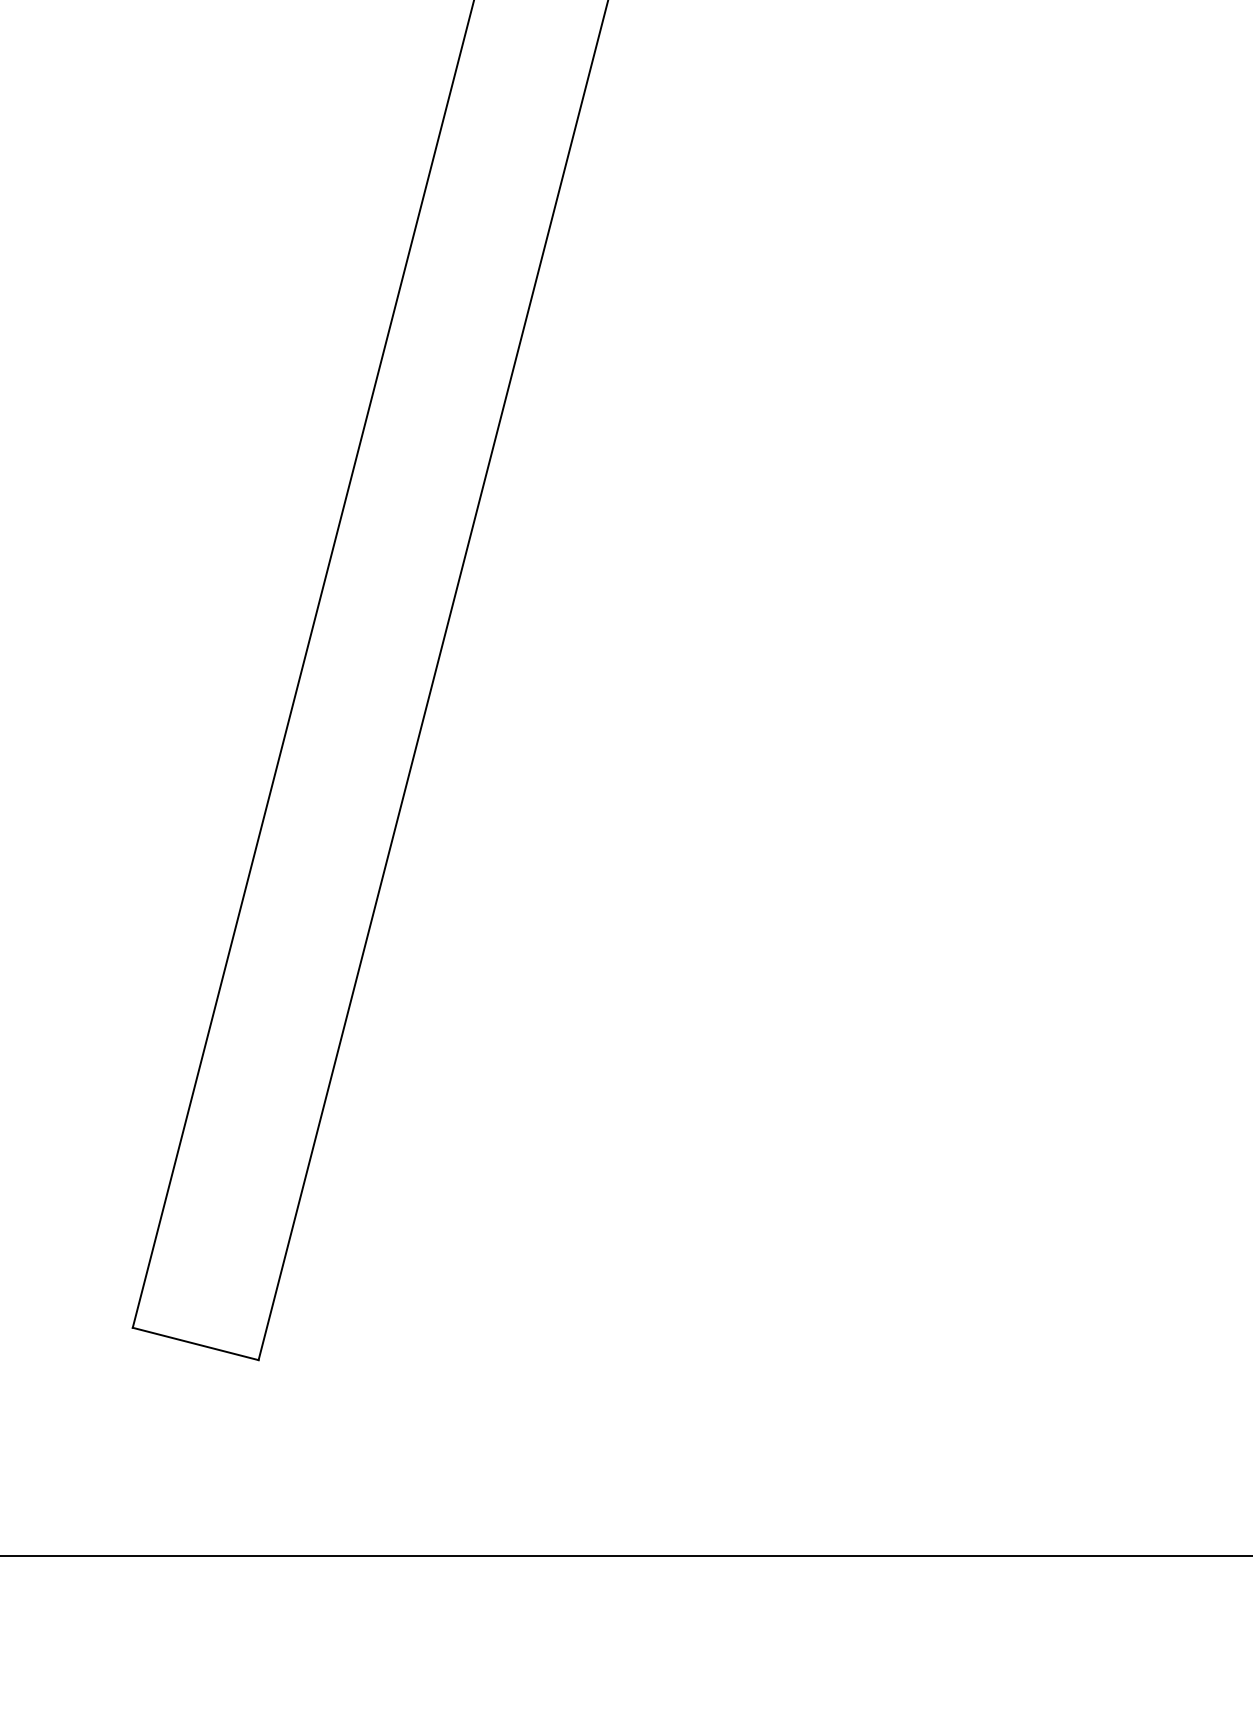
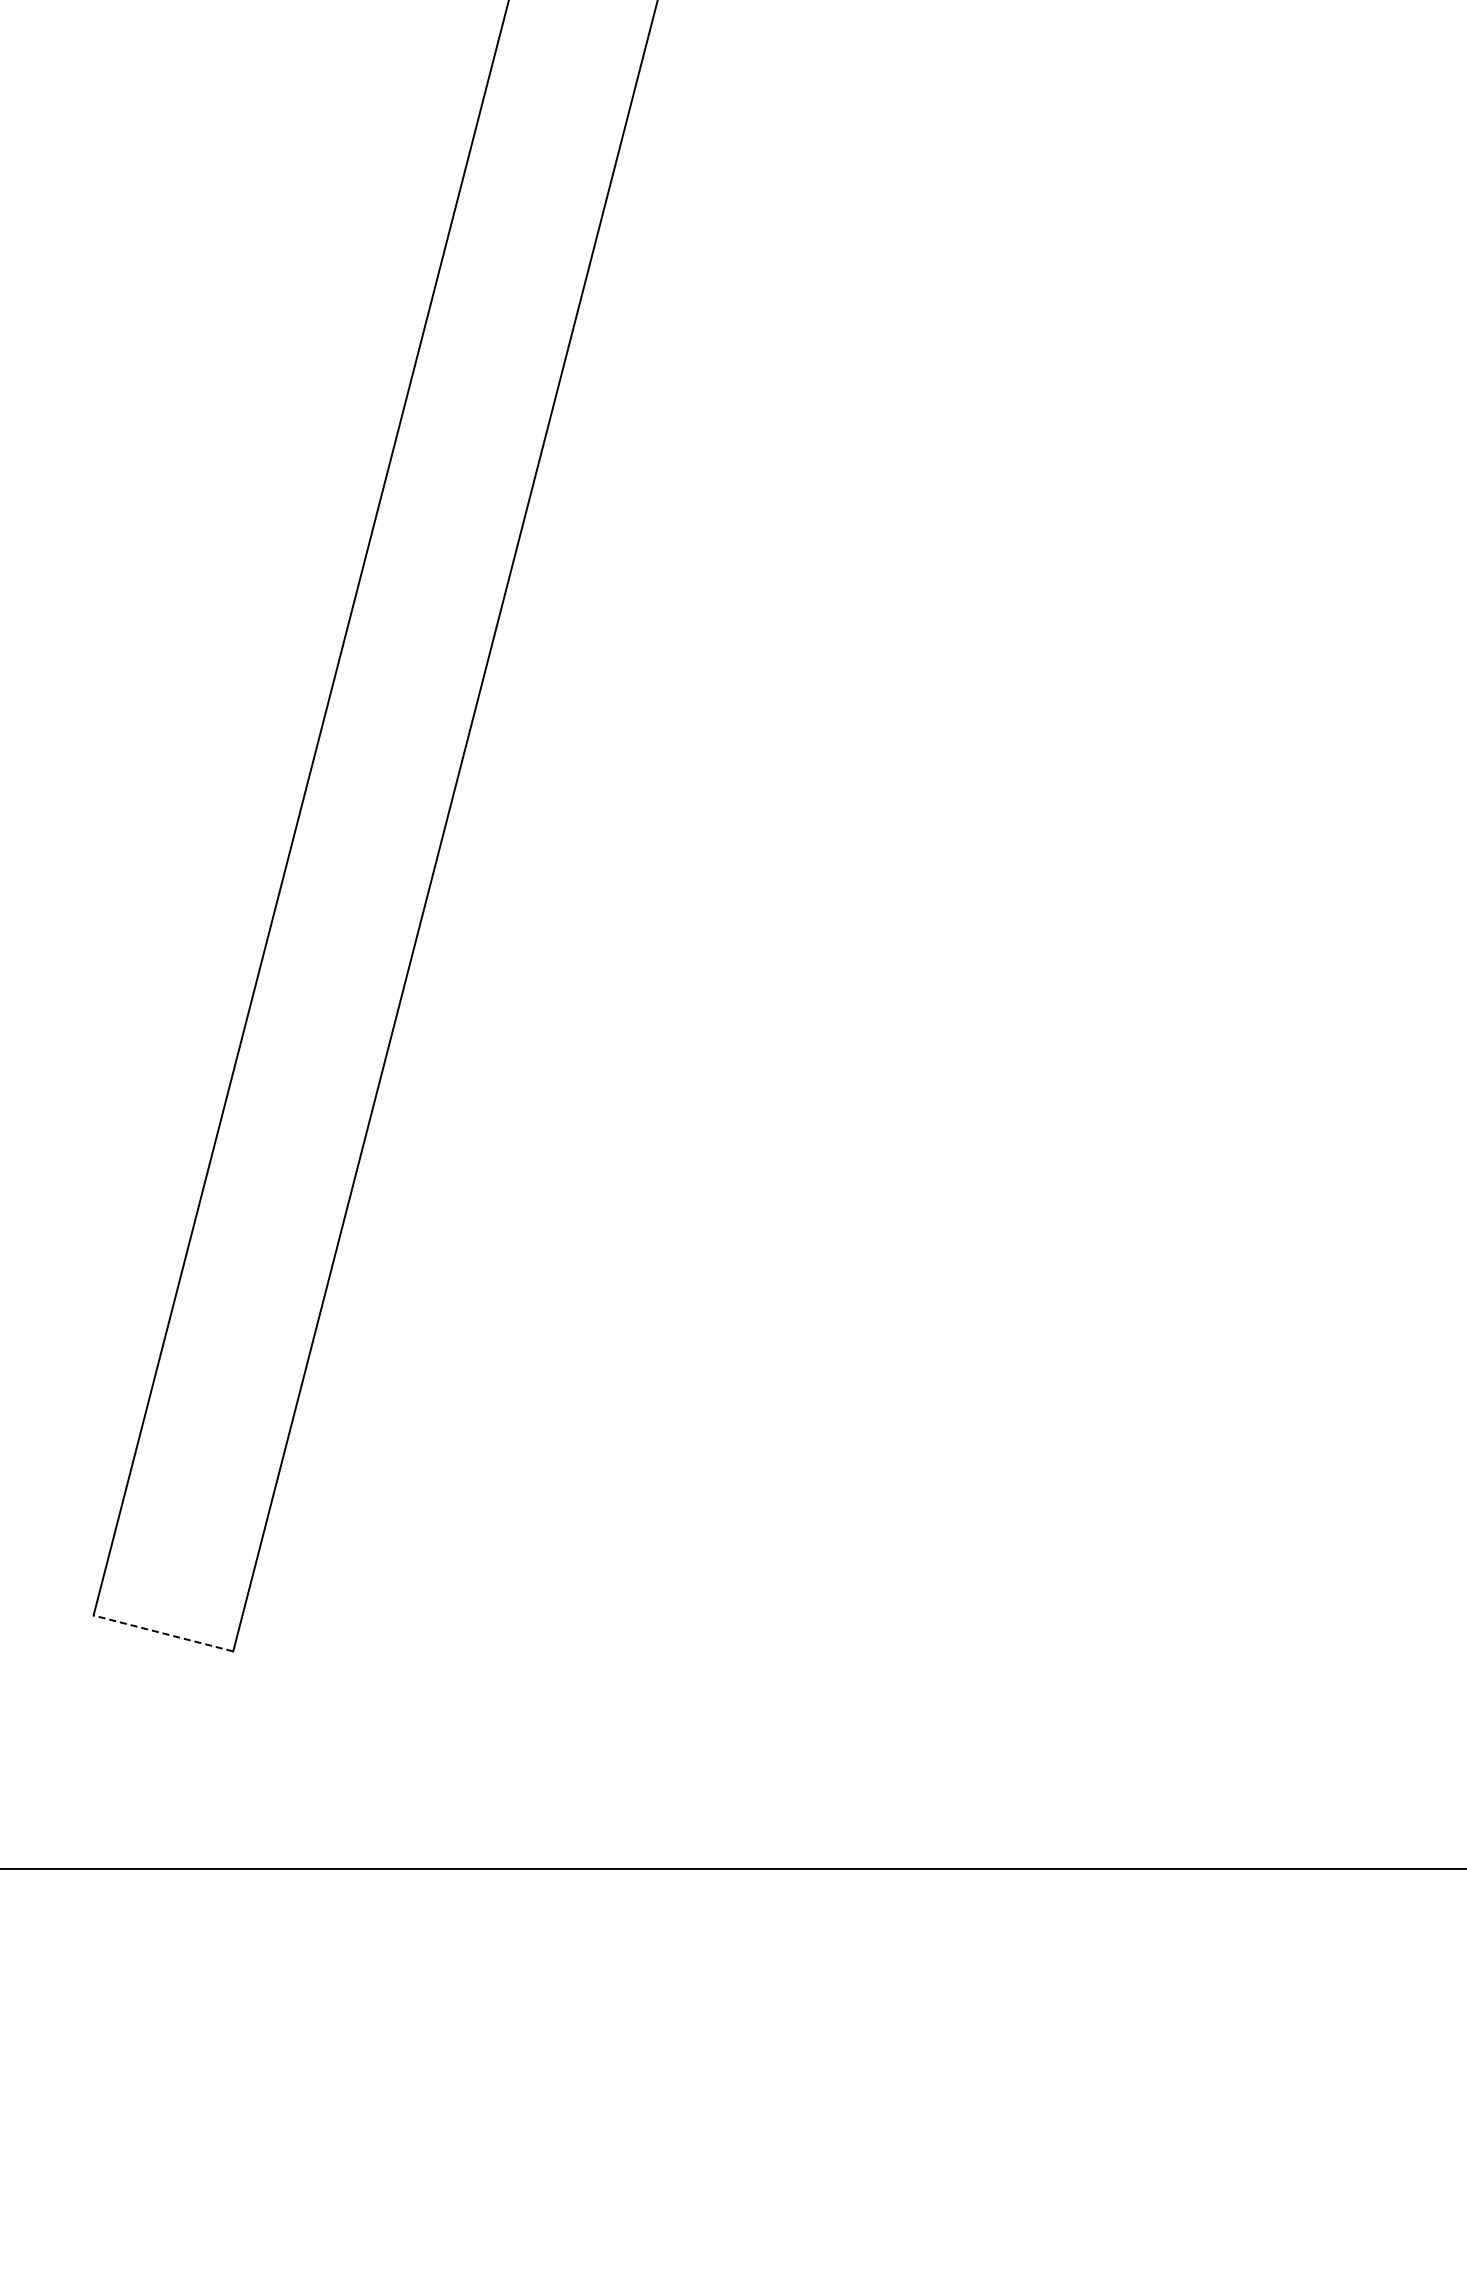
line: (194, 1343) -> (162, 1633), solid -> dashed

